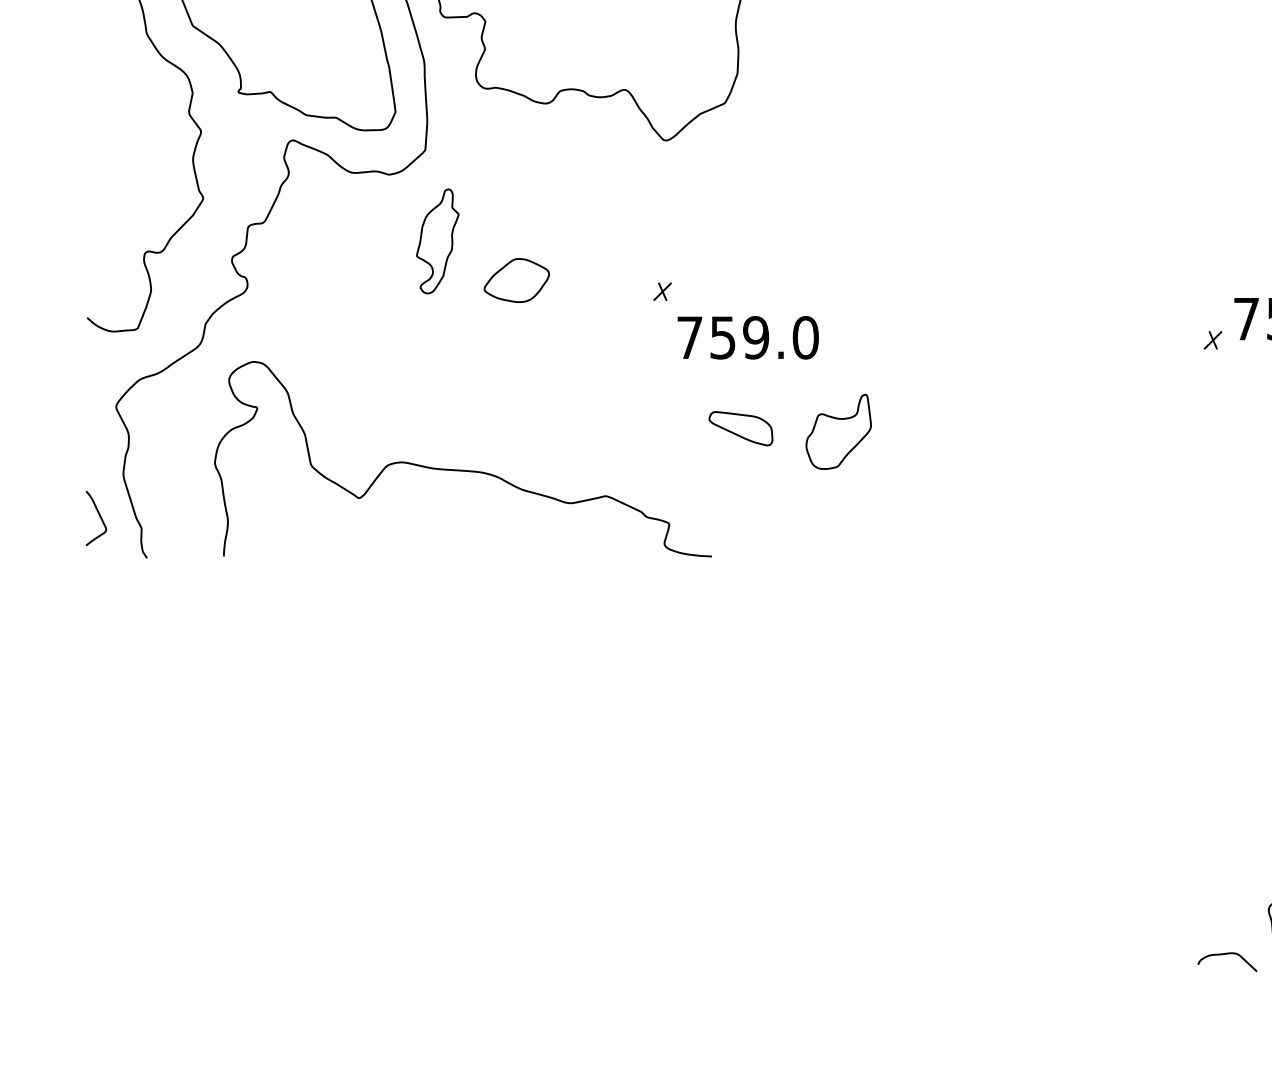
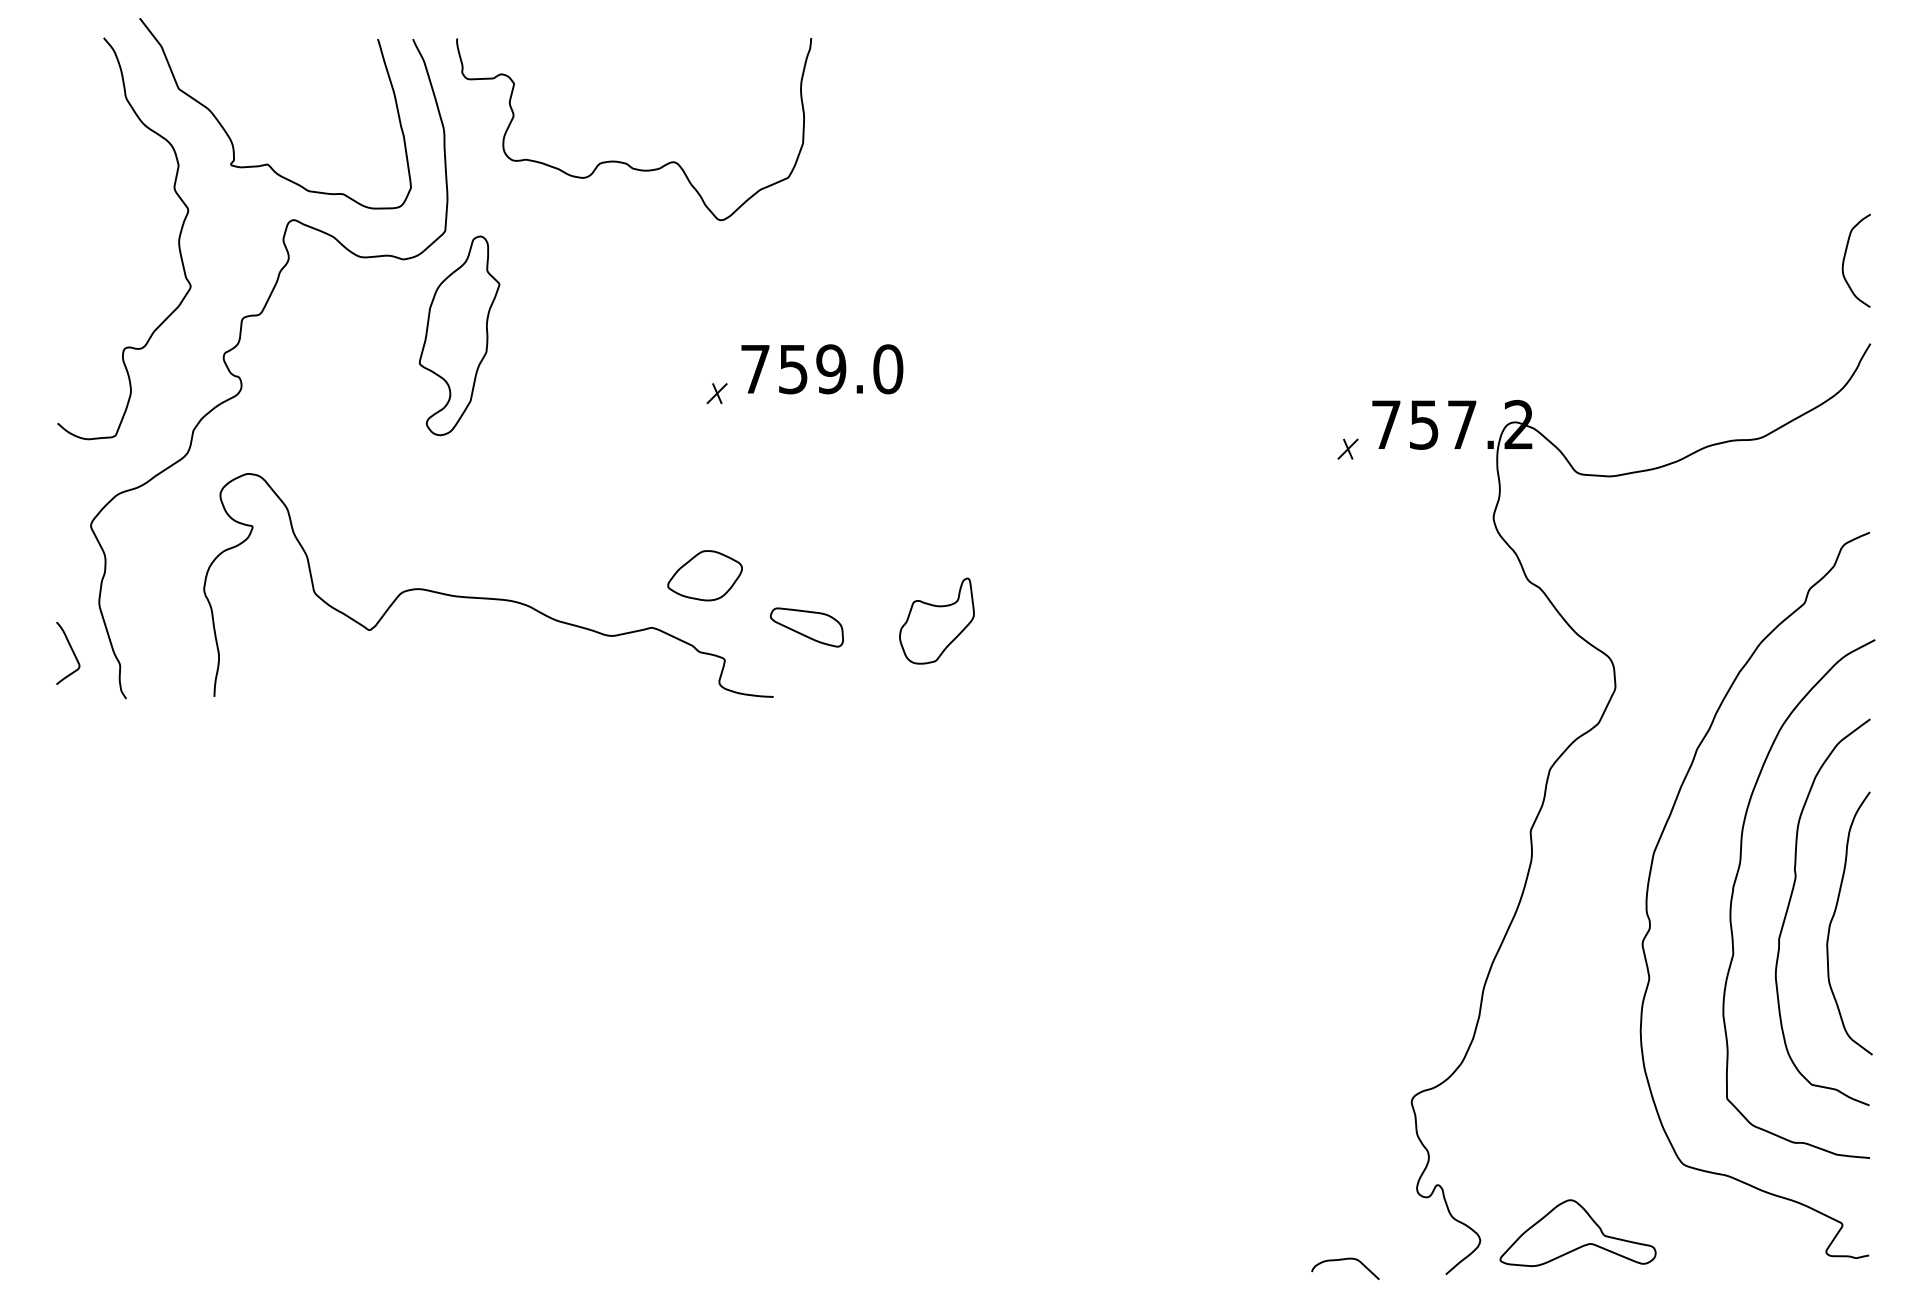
part: (437, 241) -> (459, 335), size x1.67
part: (516, 280) -> (704, 575), moved
text: (748, 337) -> (822, 369), moved
part: (740, 428) -> (806, 627), moved
part: (838, 431) -> (936, 620), moved
curve: (1226, 954) -> (1344, 1260), moved

